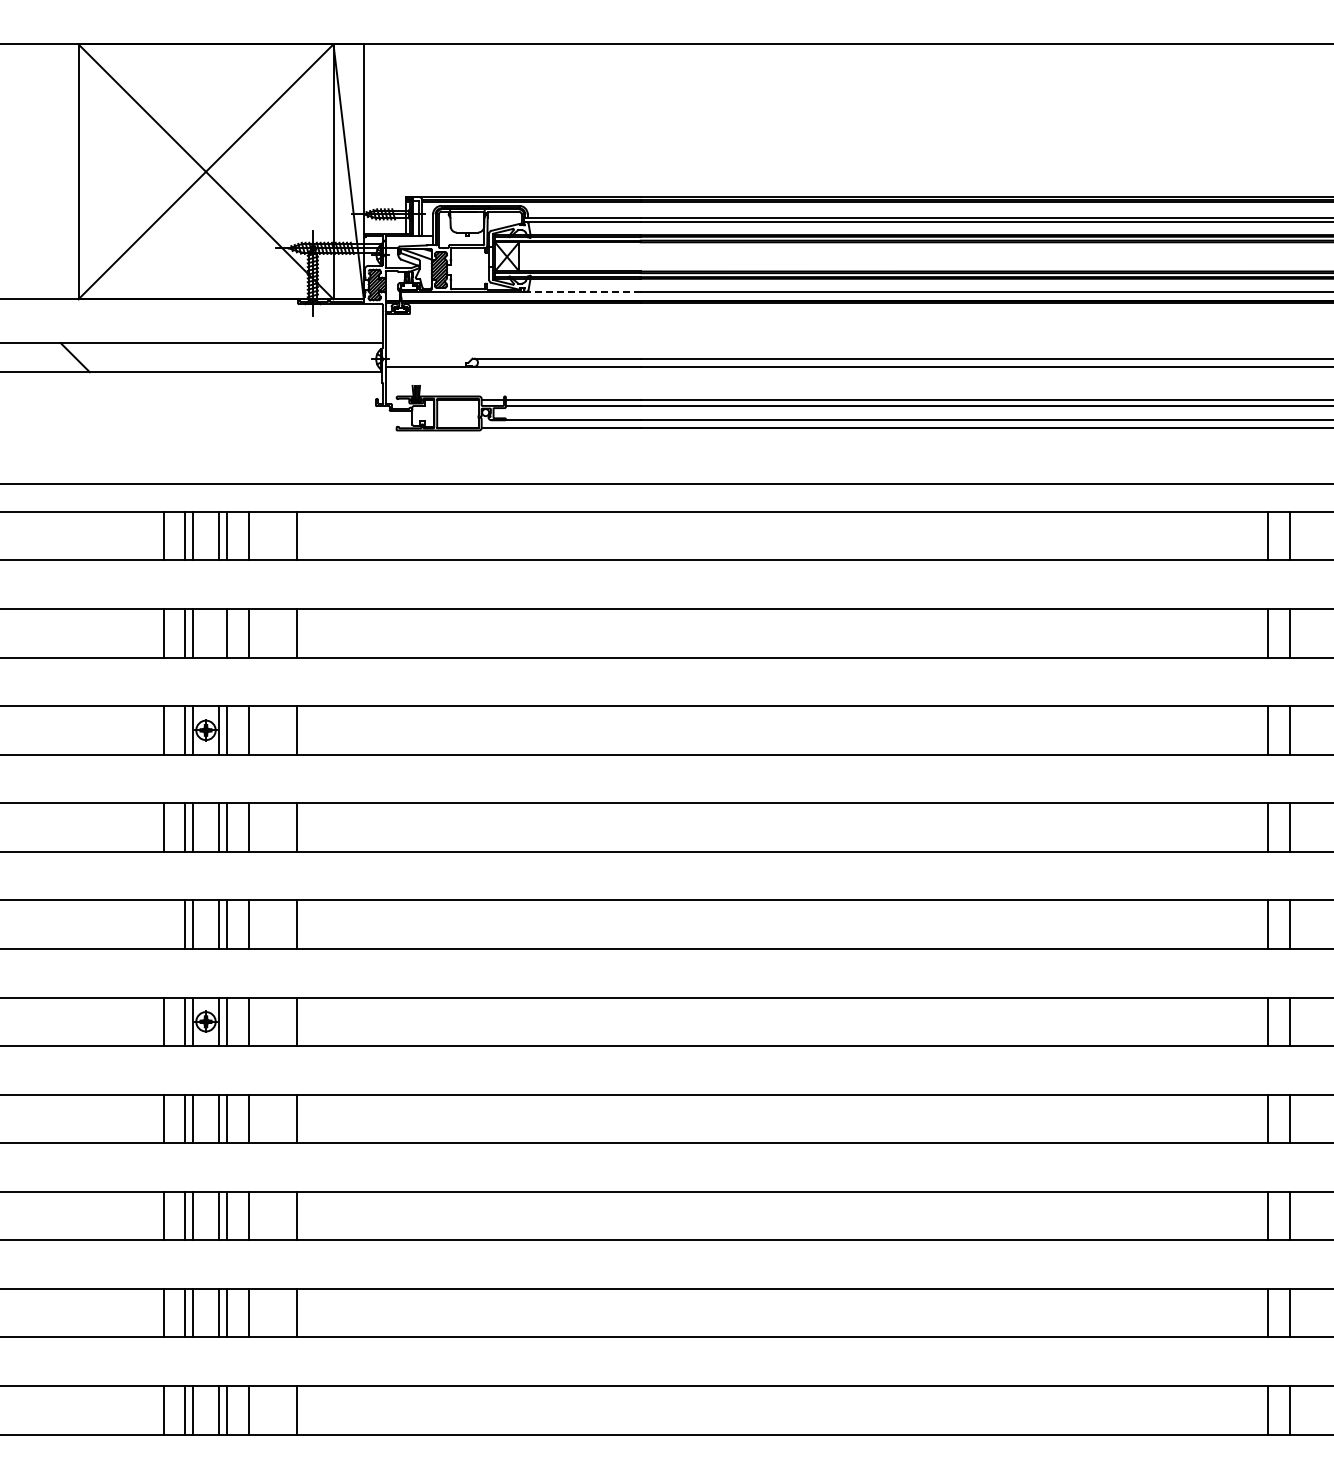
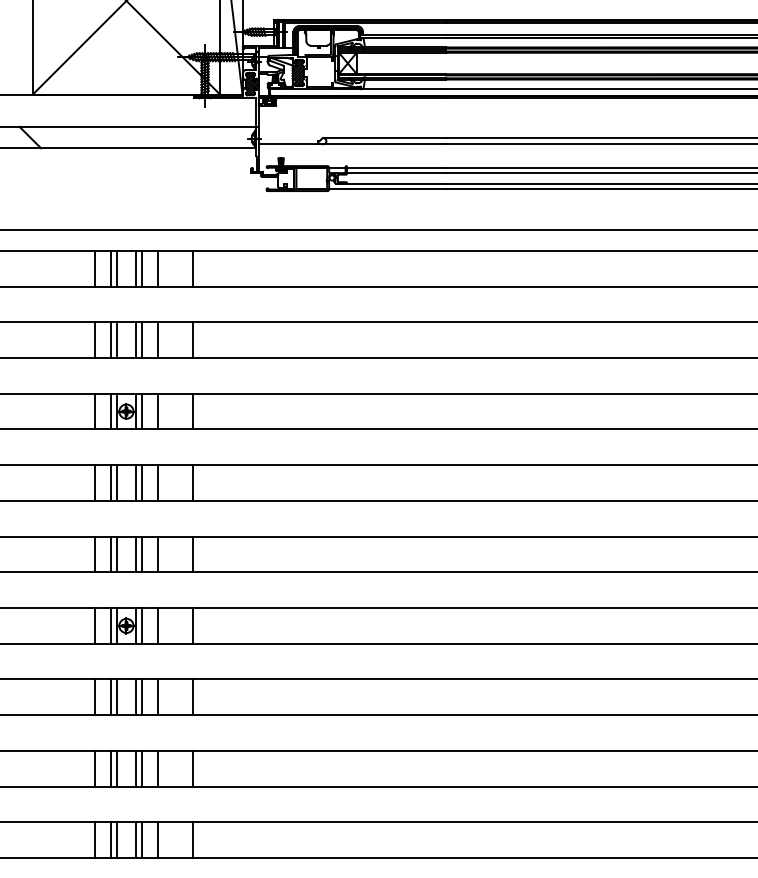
line: (582, 292) -> (403, 89), dashed -> solid
line: (218, 632) -> (135, 339), added
line: (163, 924) -> (95, 554), added

